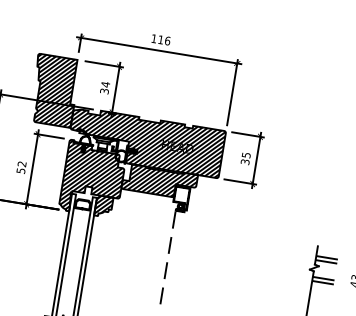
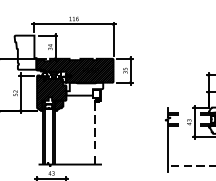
hatch: (54, 90) -> (25, 52), removed
hatch: (159, 180) -> (84, 88), removed

